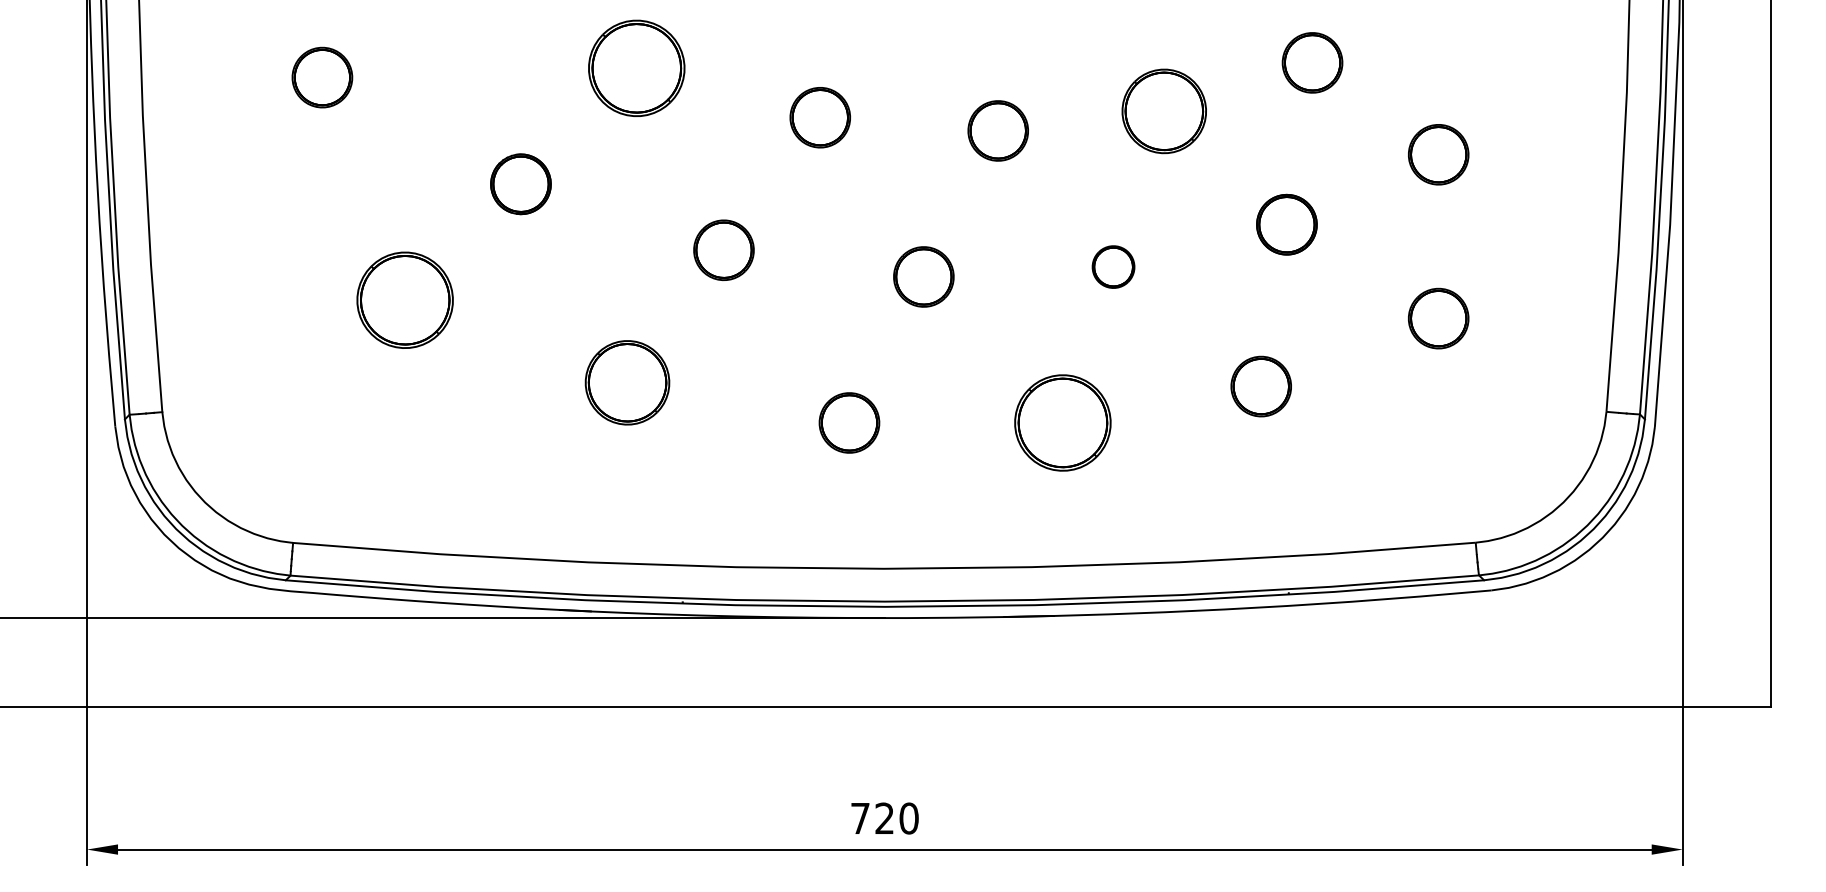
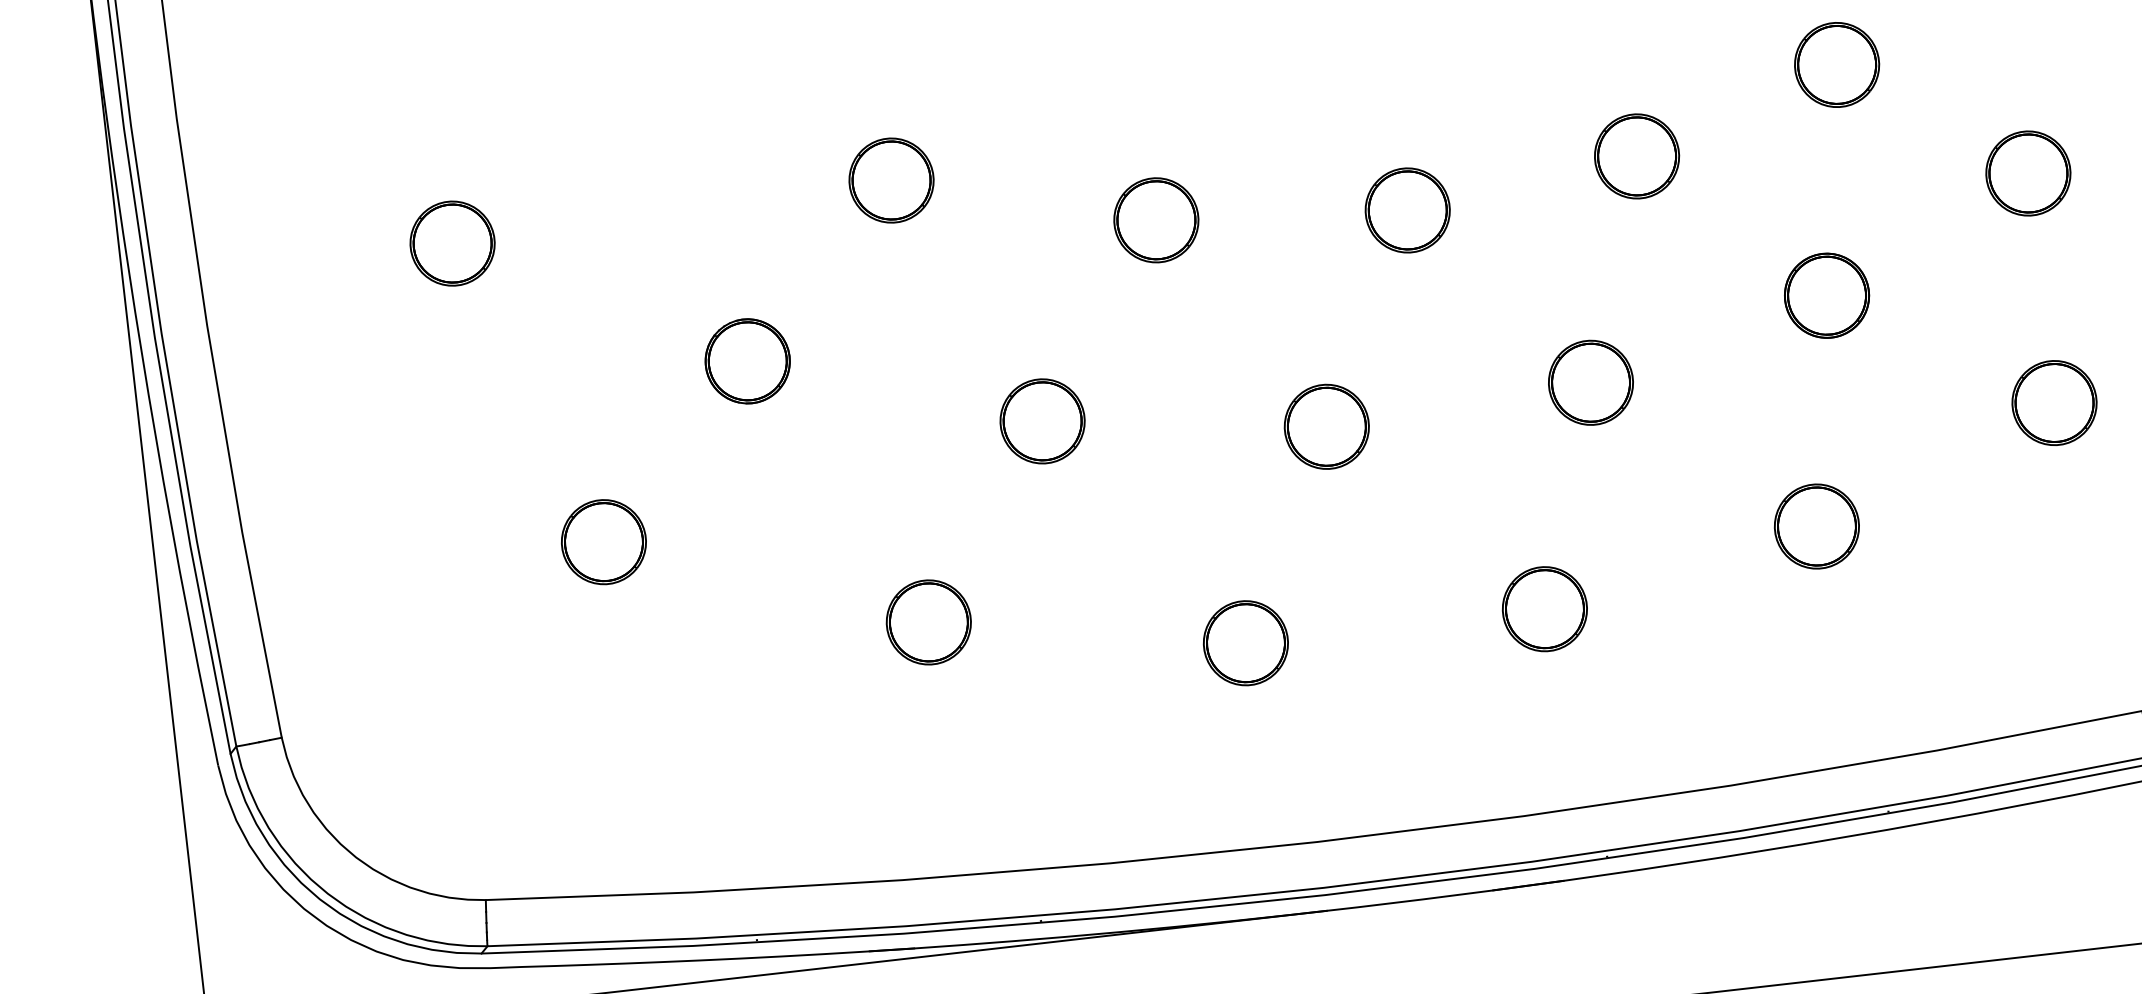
part: (636, 68) -> (891, 180), size x0.62
part: (1163, 110) -> (1635, 155), size x0.71
part: (1113, 266) -> (1590, 381), size x1.43
part: (404, 299) -> (602, 541), size x0.62
part: (627, 382) -> (928, 621), size x0.71
part: (1062, 422) -> (1544, 608), size x0.62

